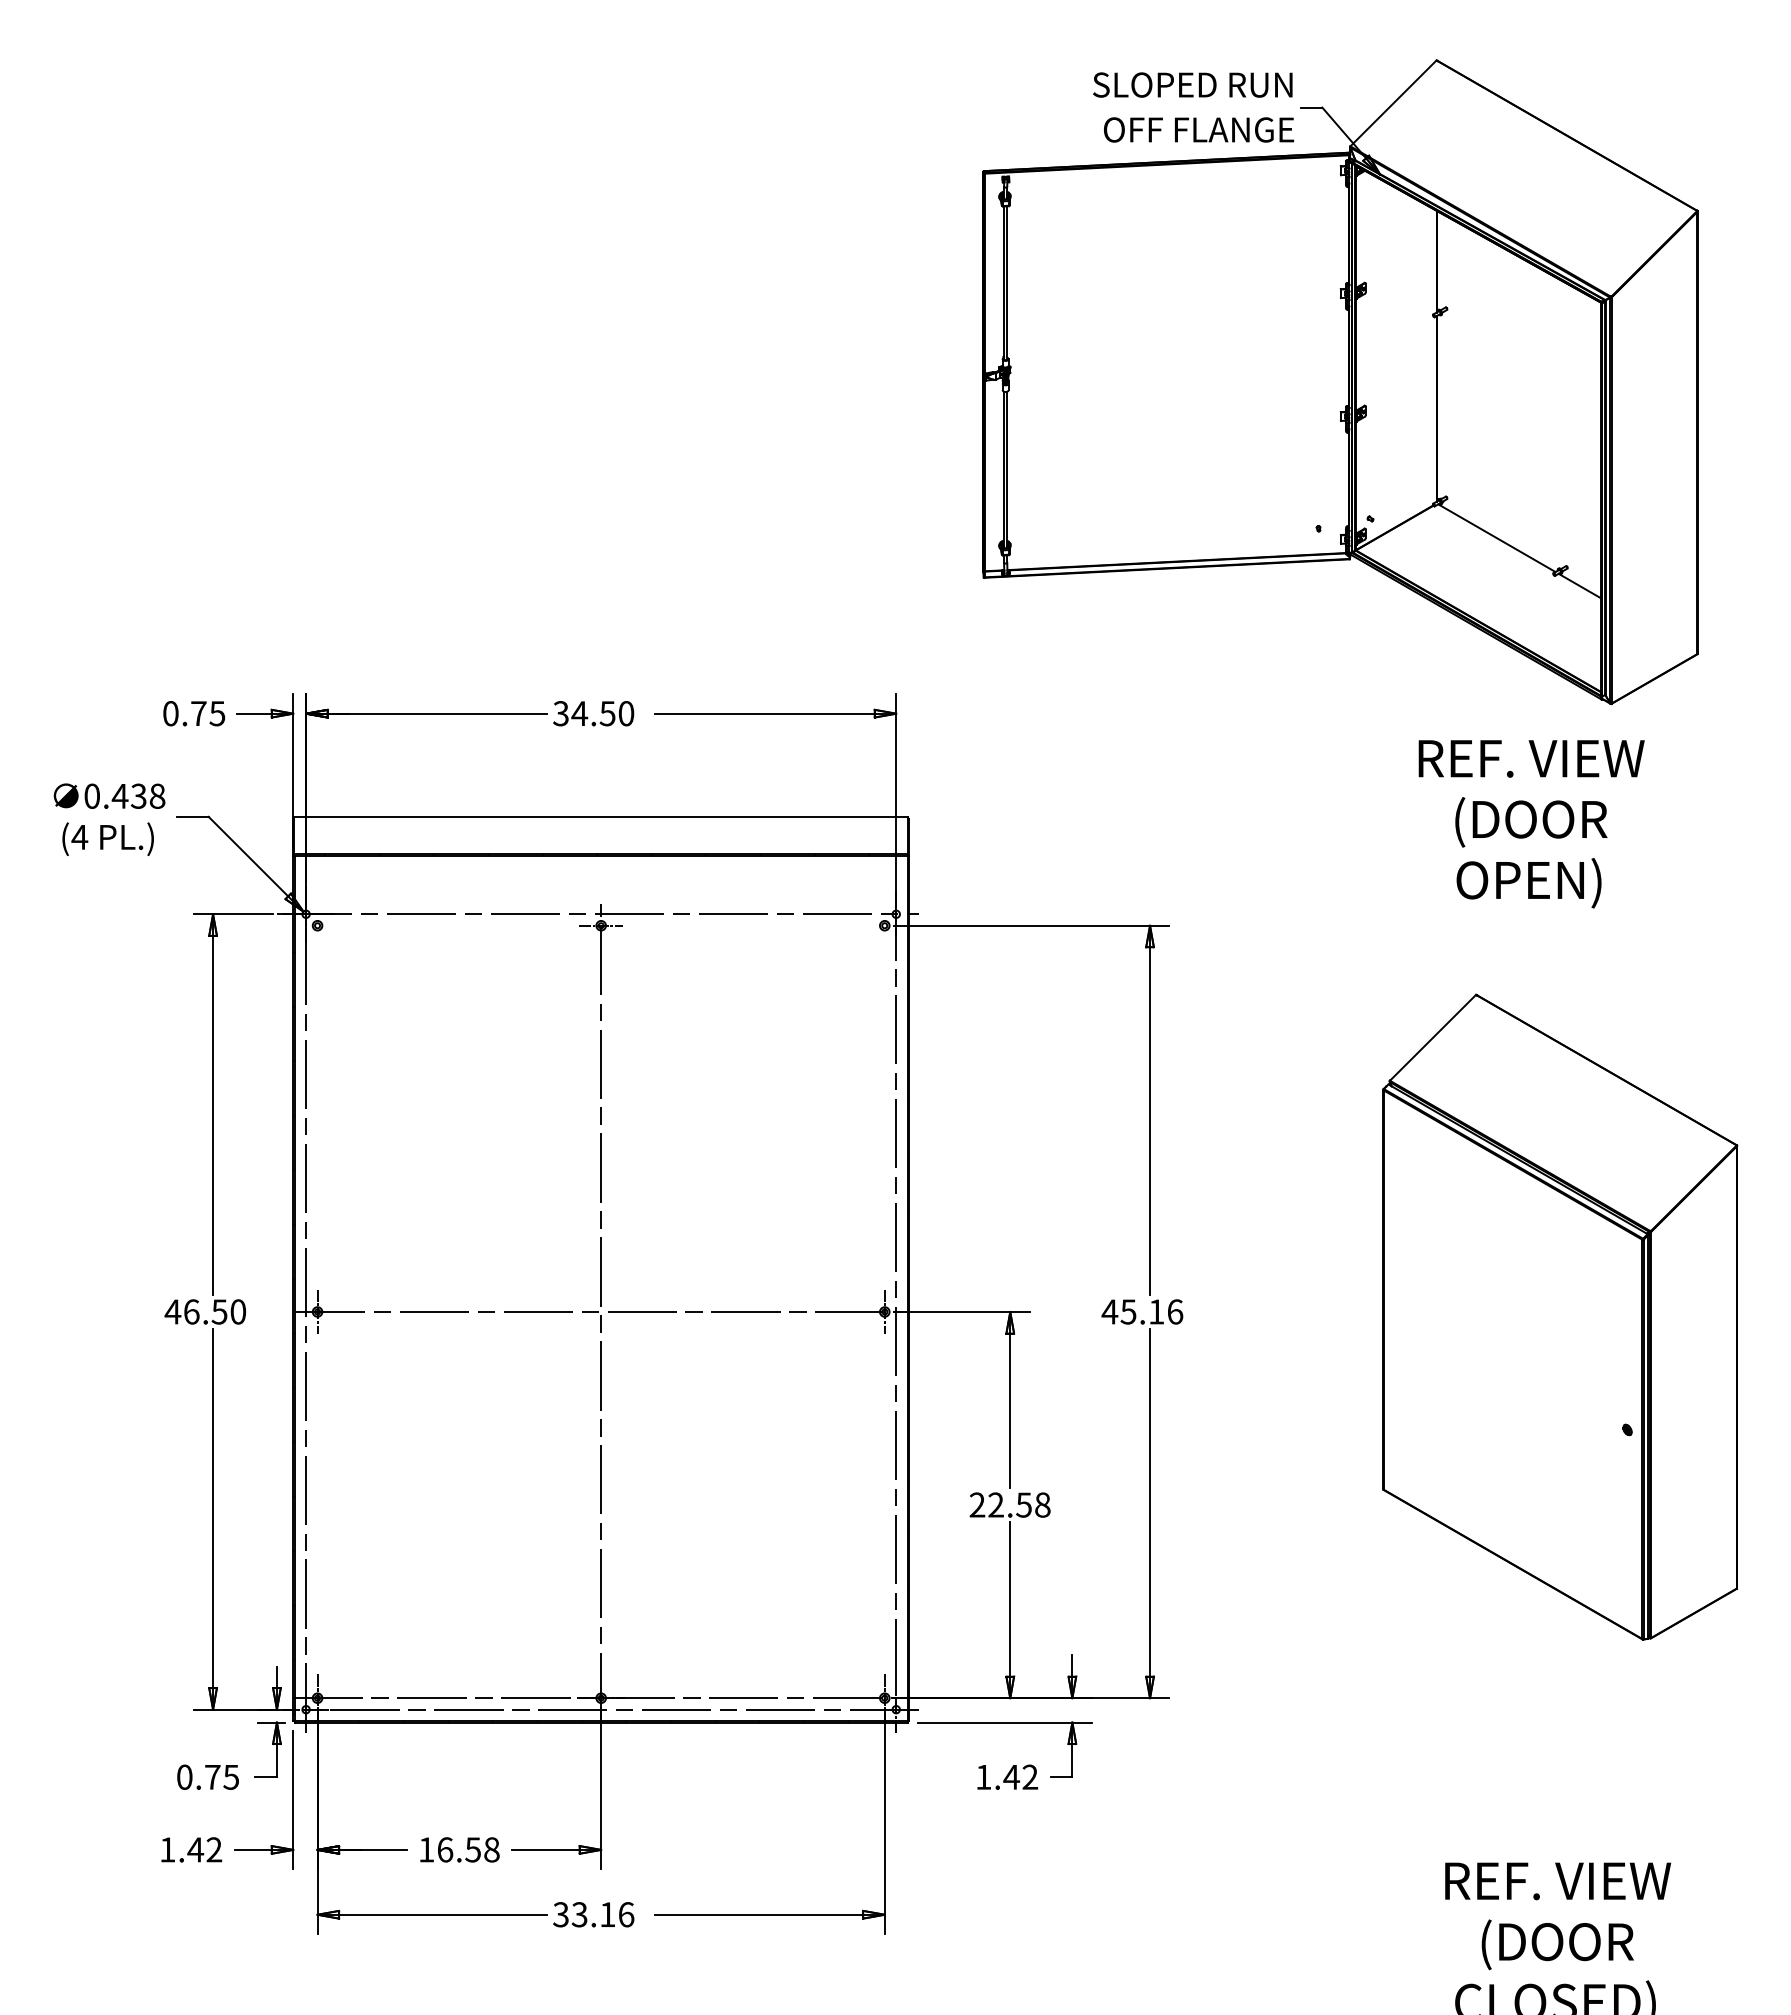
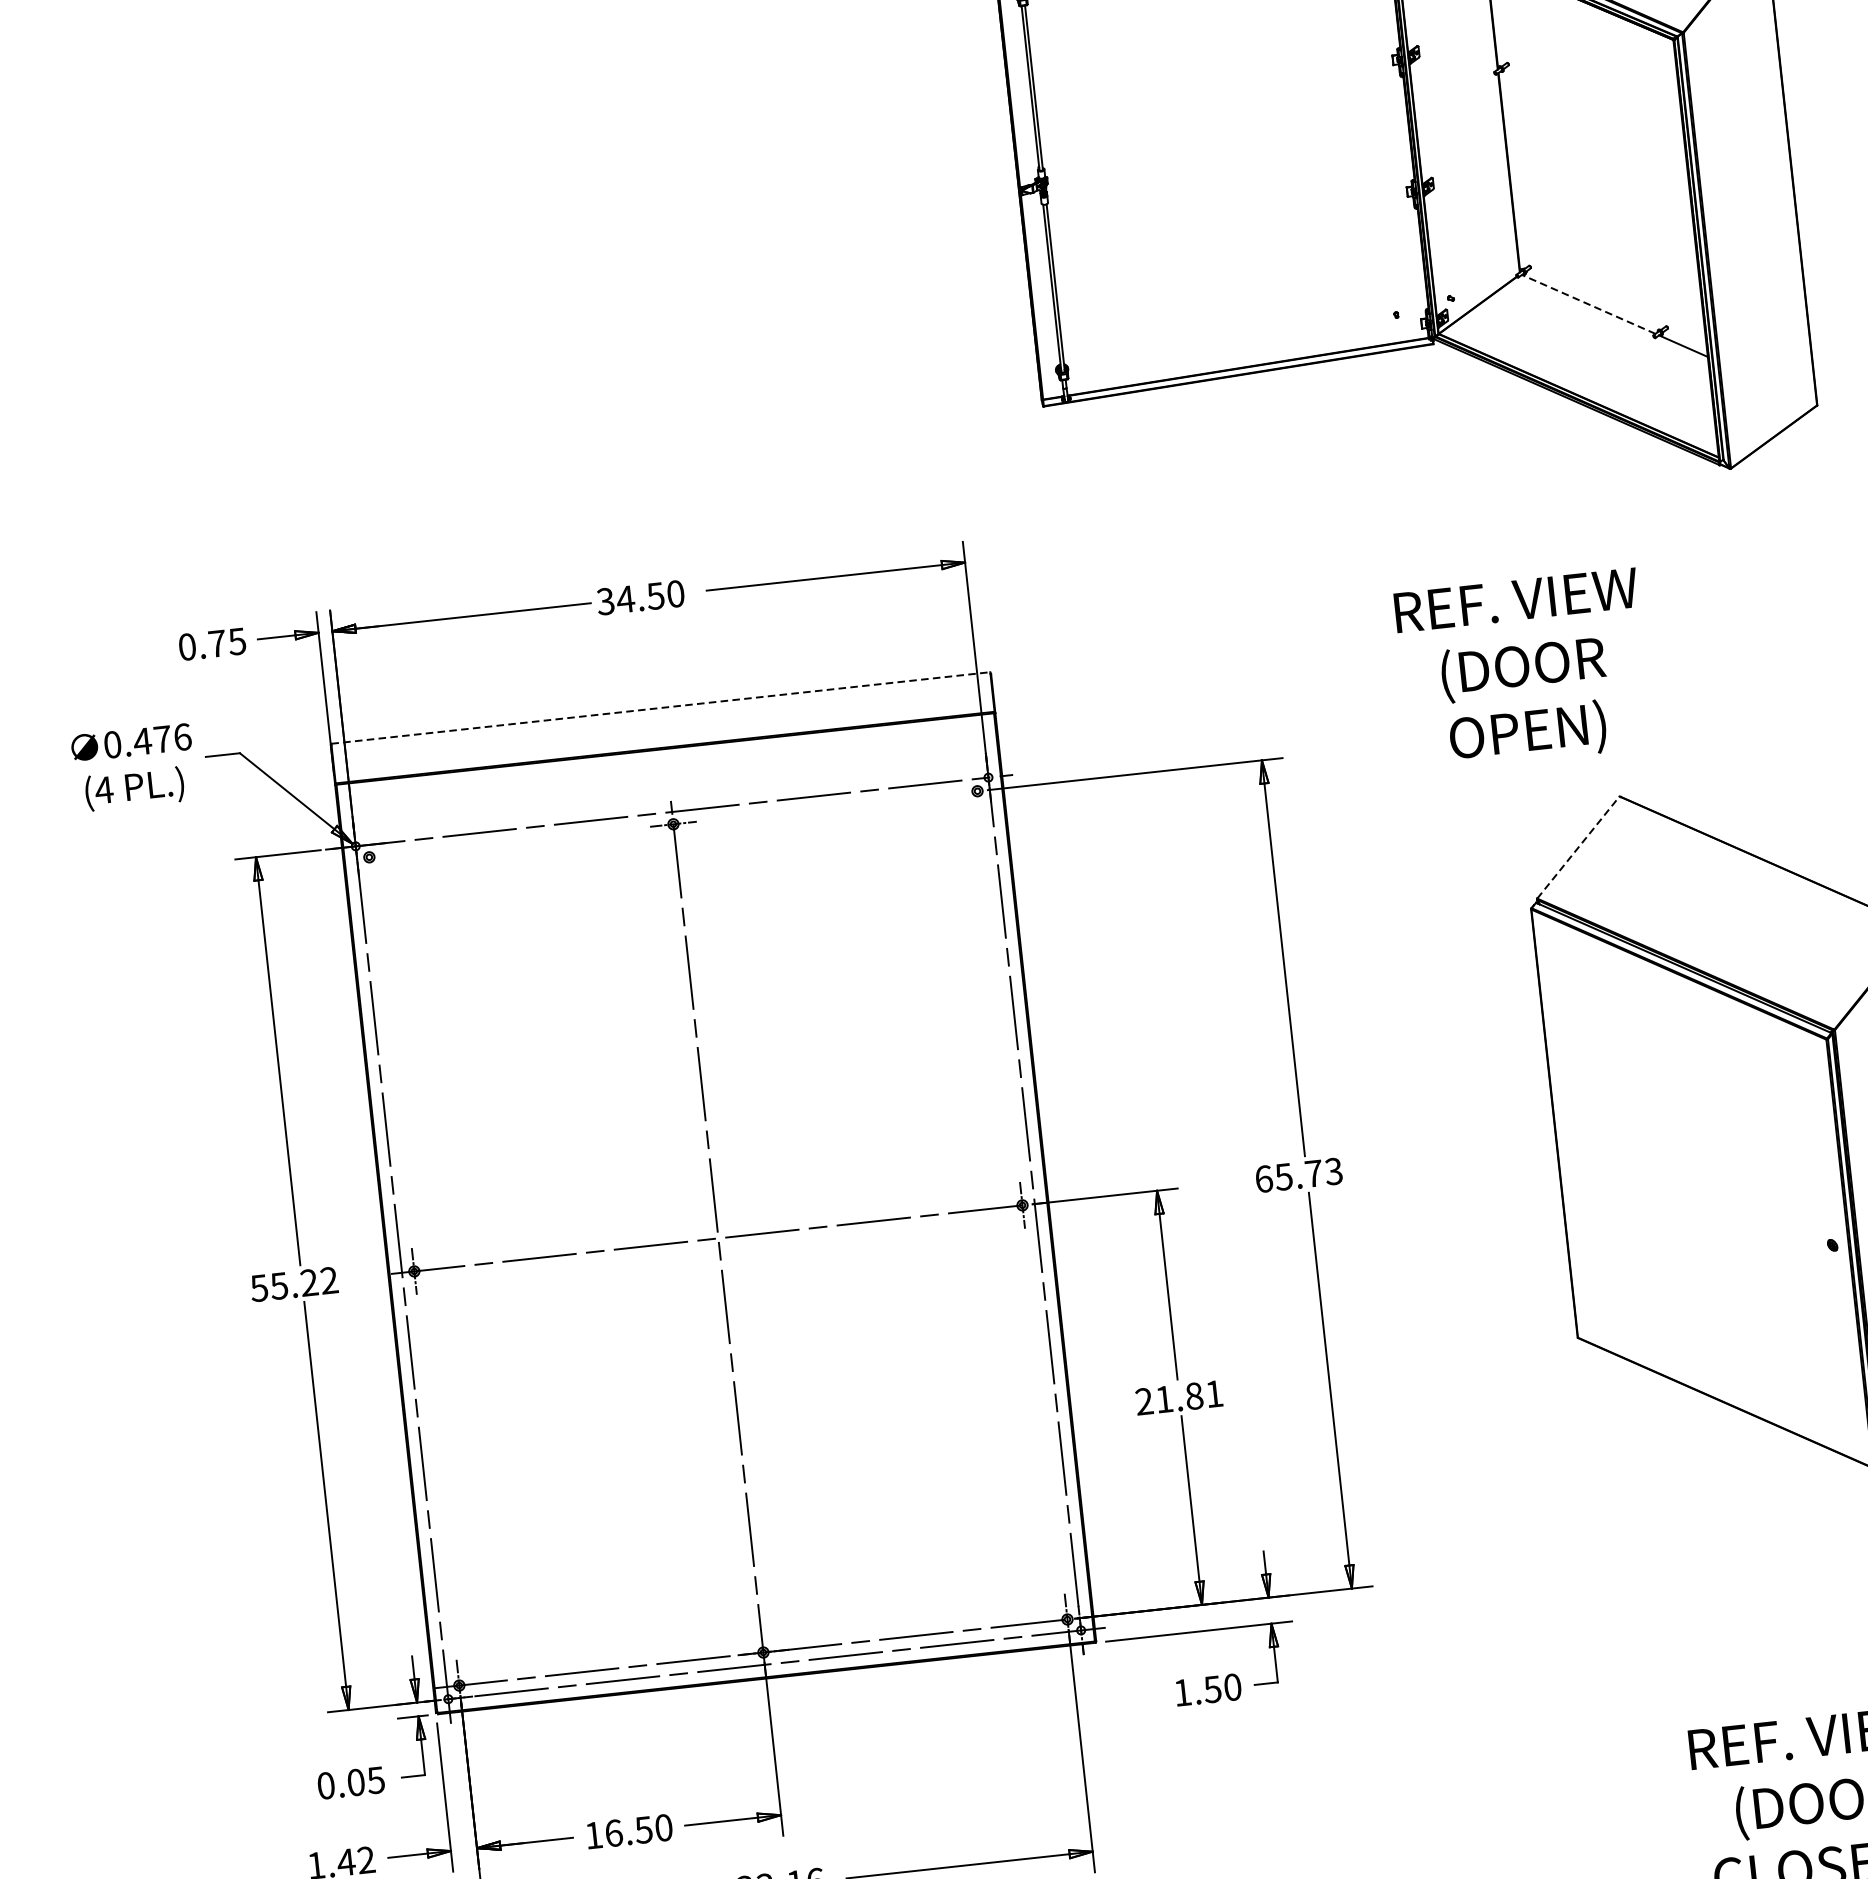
line: (1496, 538) -> (1588, 304), solid -> dashed
text: (147, 795) -> (171, 737), 0.438 -> 0.476
line: (601, 817) -> (661, 708), solid -> dashed
text: (1531, 824) -> (1523, 670), moved
line: (1433, 1037) -> (1578, 847), solid -> dashed
text: (205, 1311) -> (294, 1283), 46.50 -> 55.22
text: (1142, 1311) -> (1298, 1174), 45.16 -> 65.73
text: (1019, 1504) -> (1189, 1396), 22.58 -> 21.81
text: (212, 1776) -> (355, 1781), 0.75 -> 0.05
text: (1020, 1776) -> (1222, 1687), 1.42 -> 1.50
text: (491, 1849) -> (663, 1827), 16.58 -> 16.50

